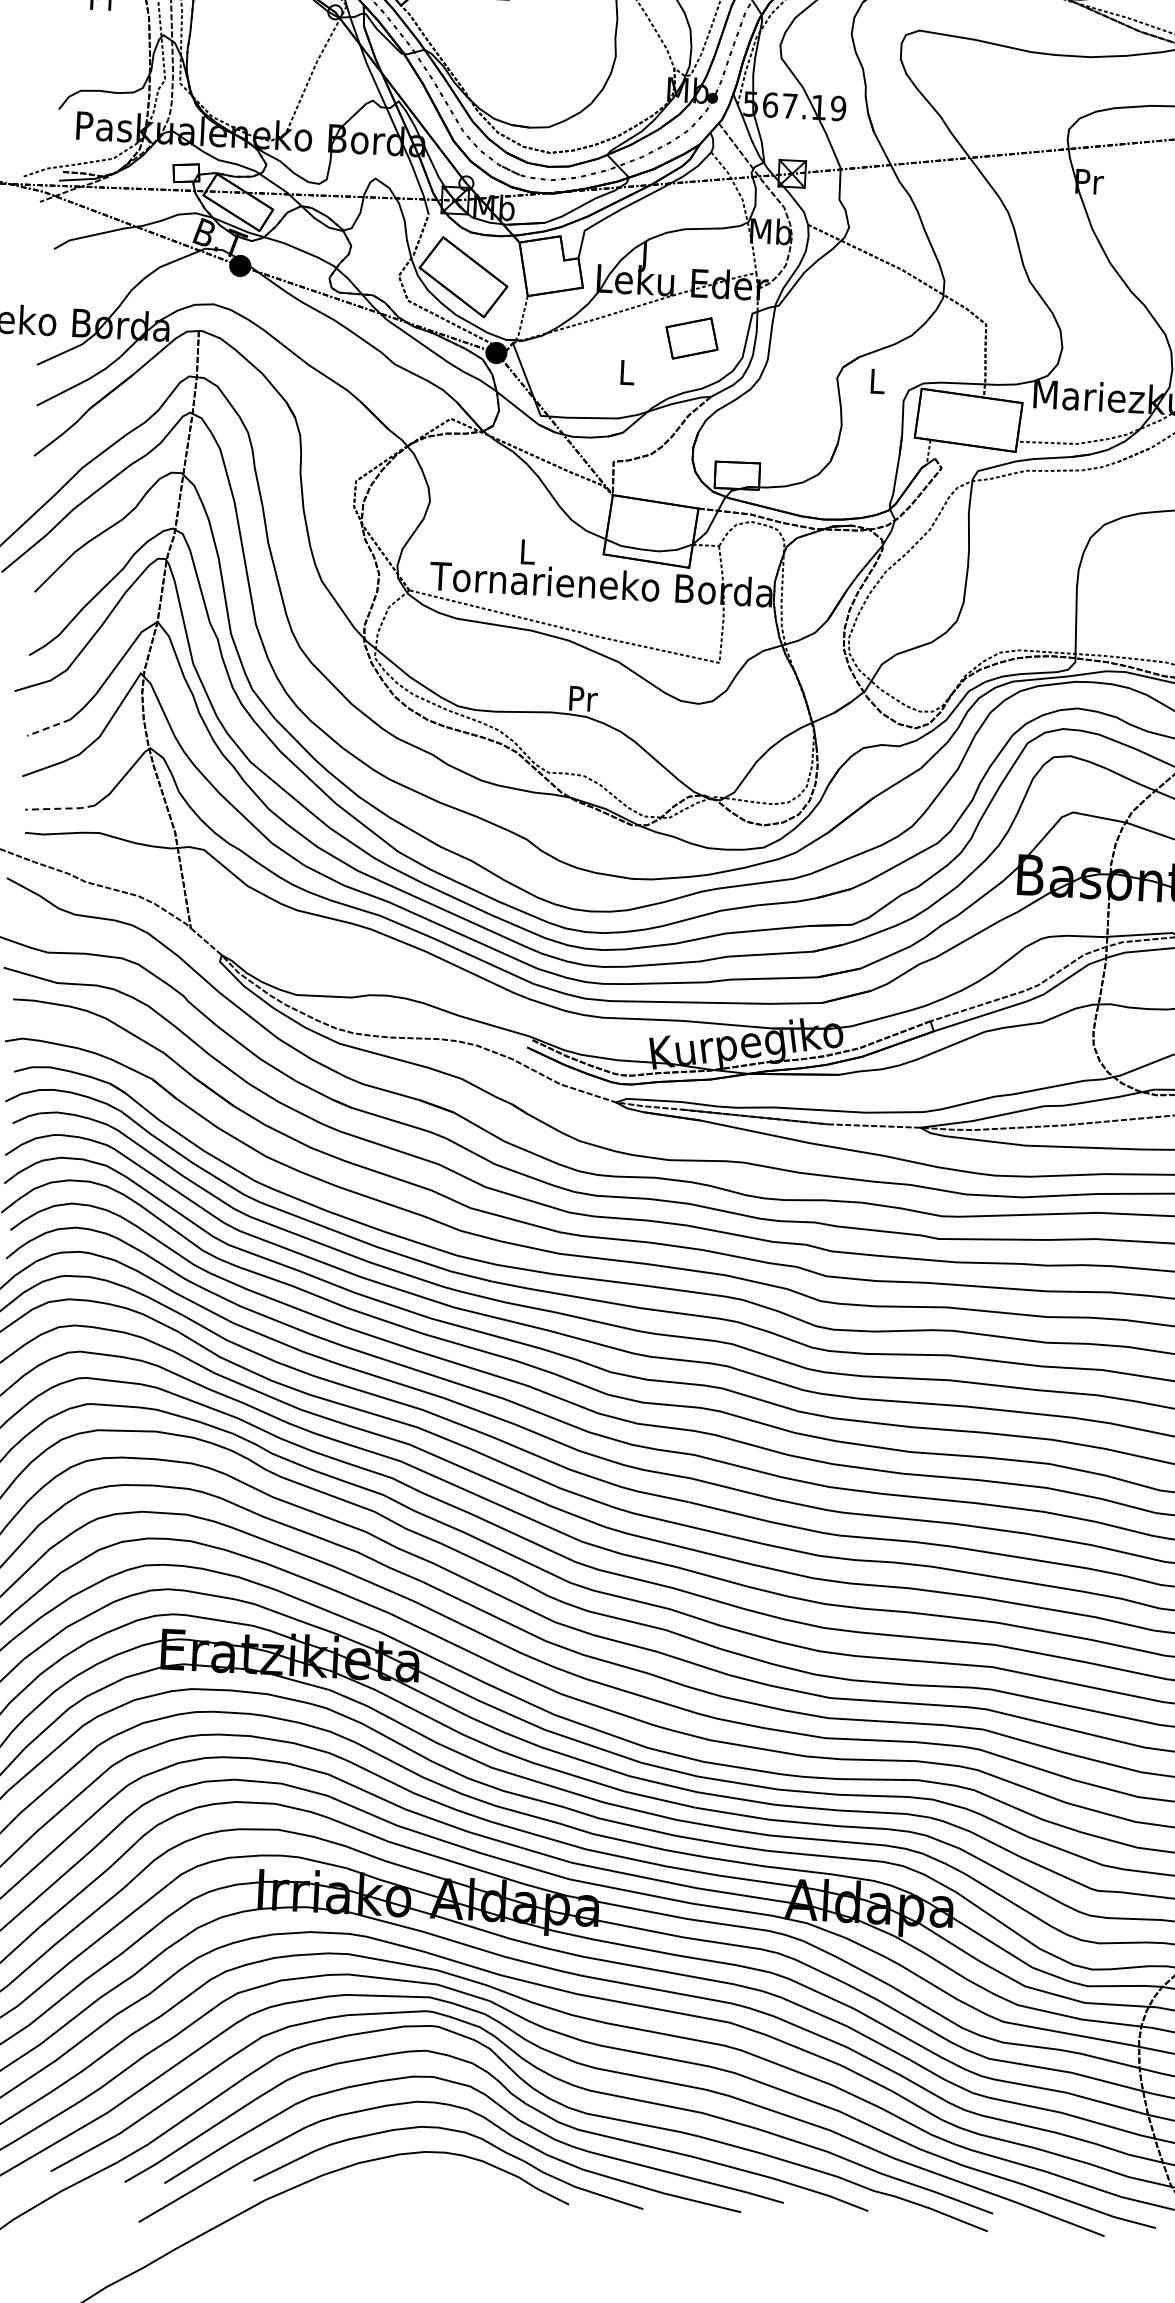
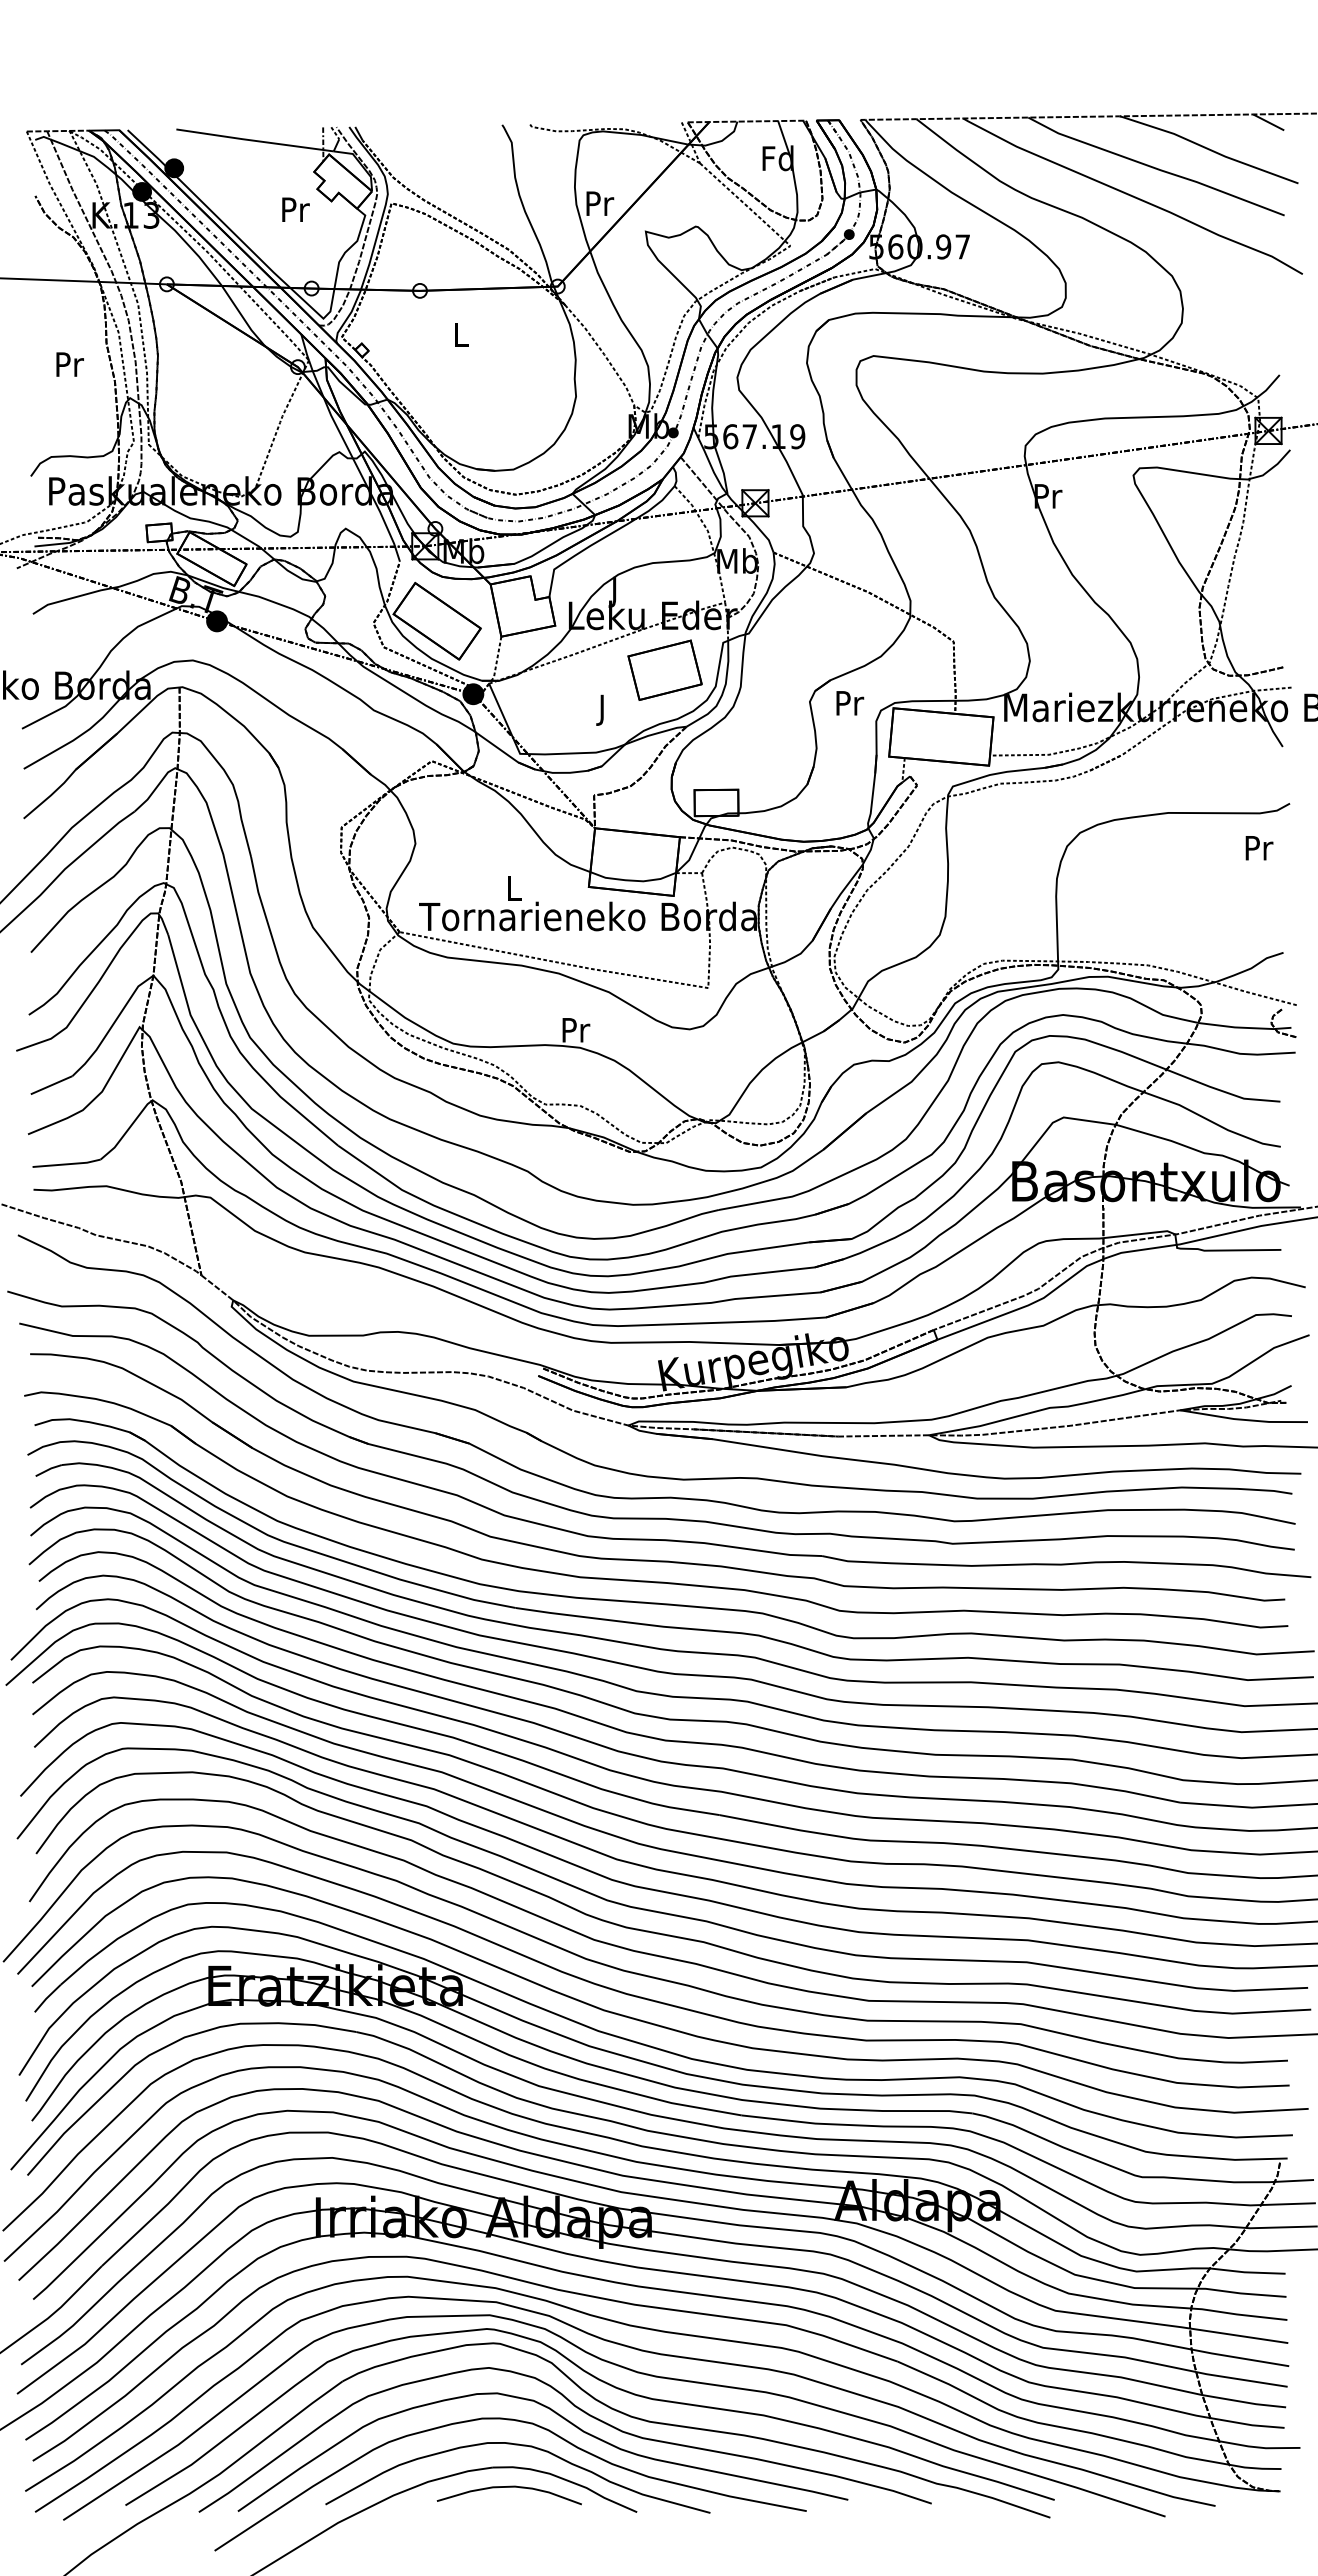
part: (691, 337) -> (664, 669), size x1.43
text: (626, 375) -> (602, 709), L -> J
text: (878, 381) -> (850, 703), L -> Pr
line: (48, 728) -> (51, 1085), dashed -> solid
line: (60, 808) -> (67, 1164), dashed -> solid
curve: (439, 2172) -> (508, 2487), added

